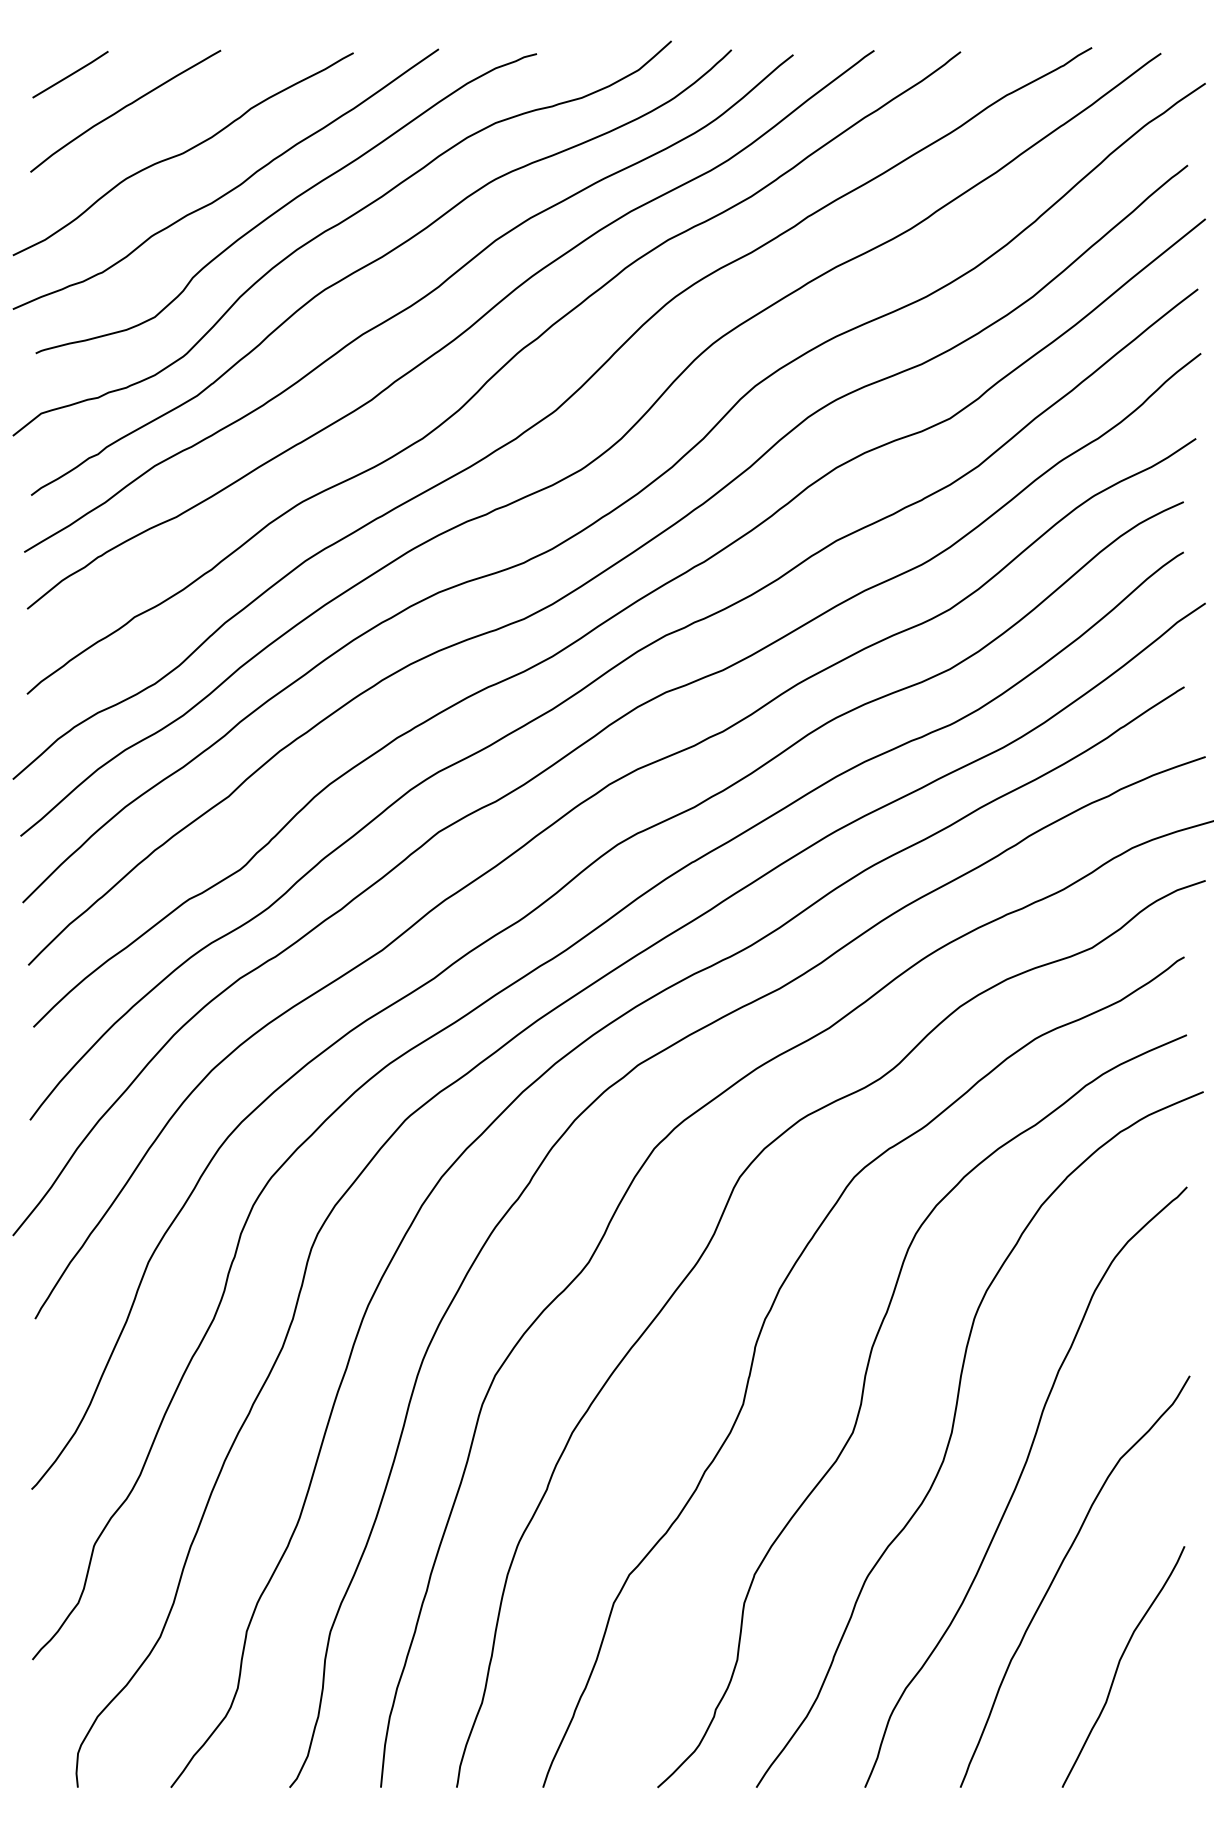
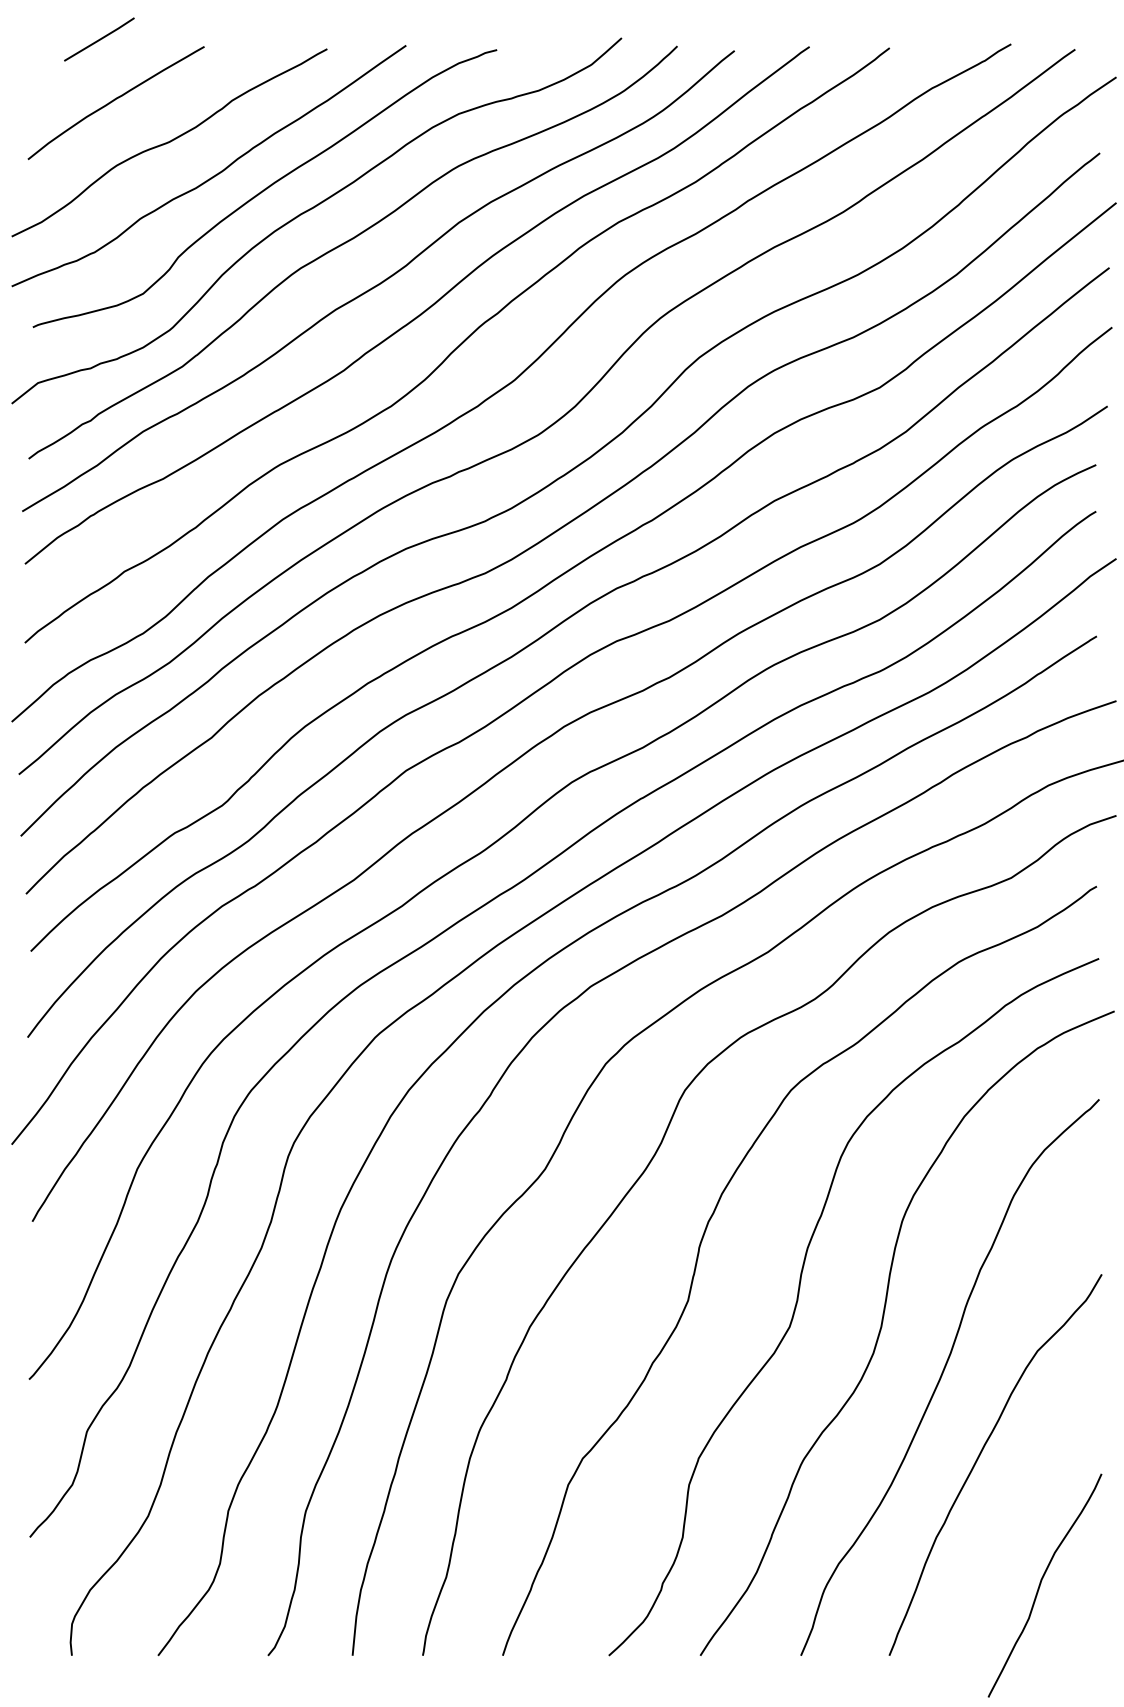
line: (70, 74) -> (99, 39), moved
curve: (1119, 1665) -> (1041, 1584), moved

